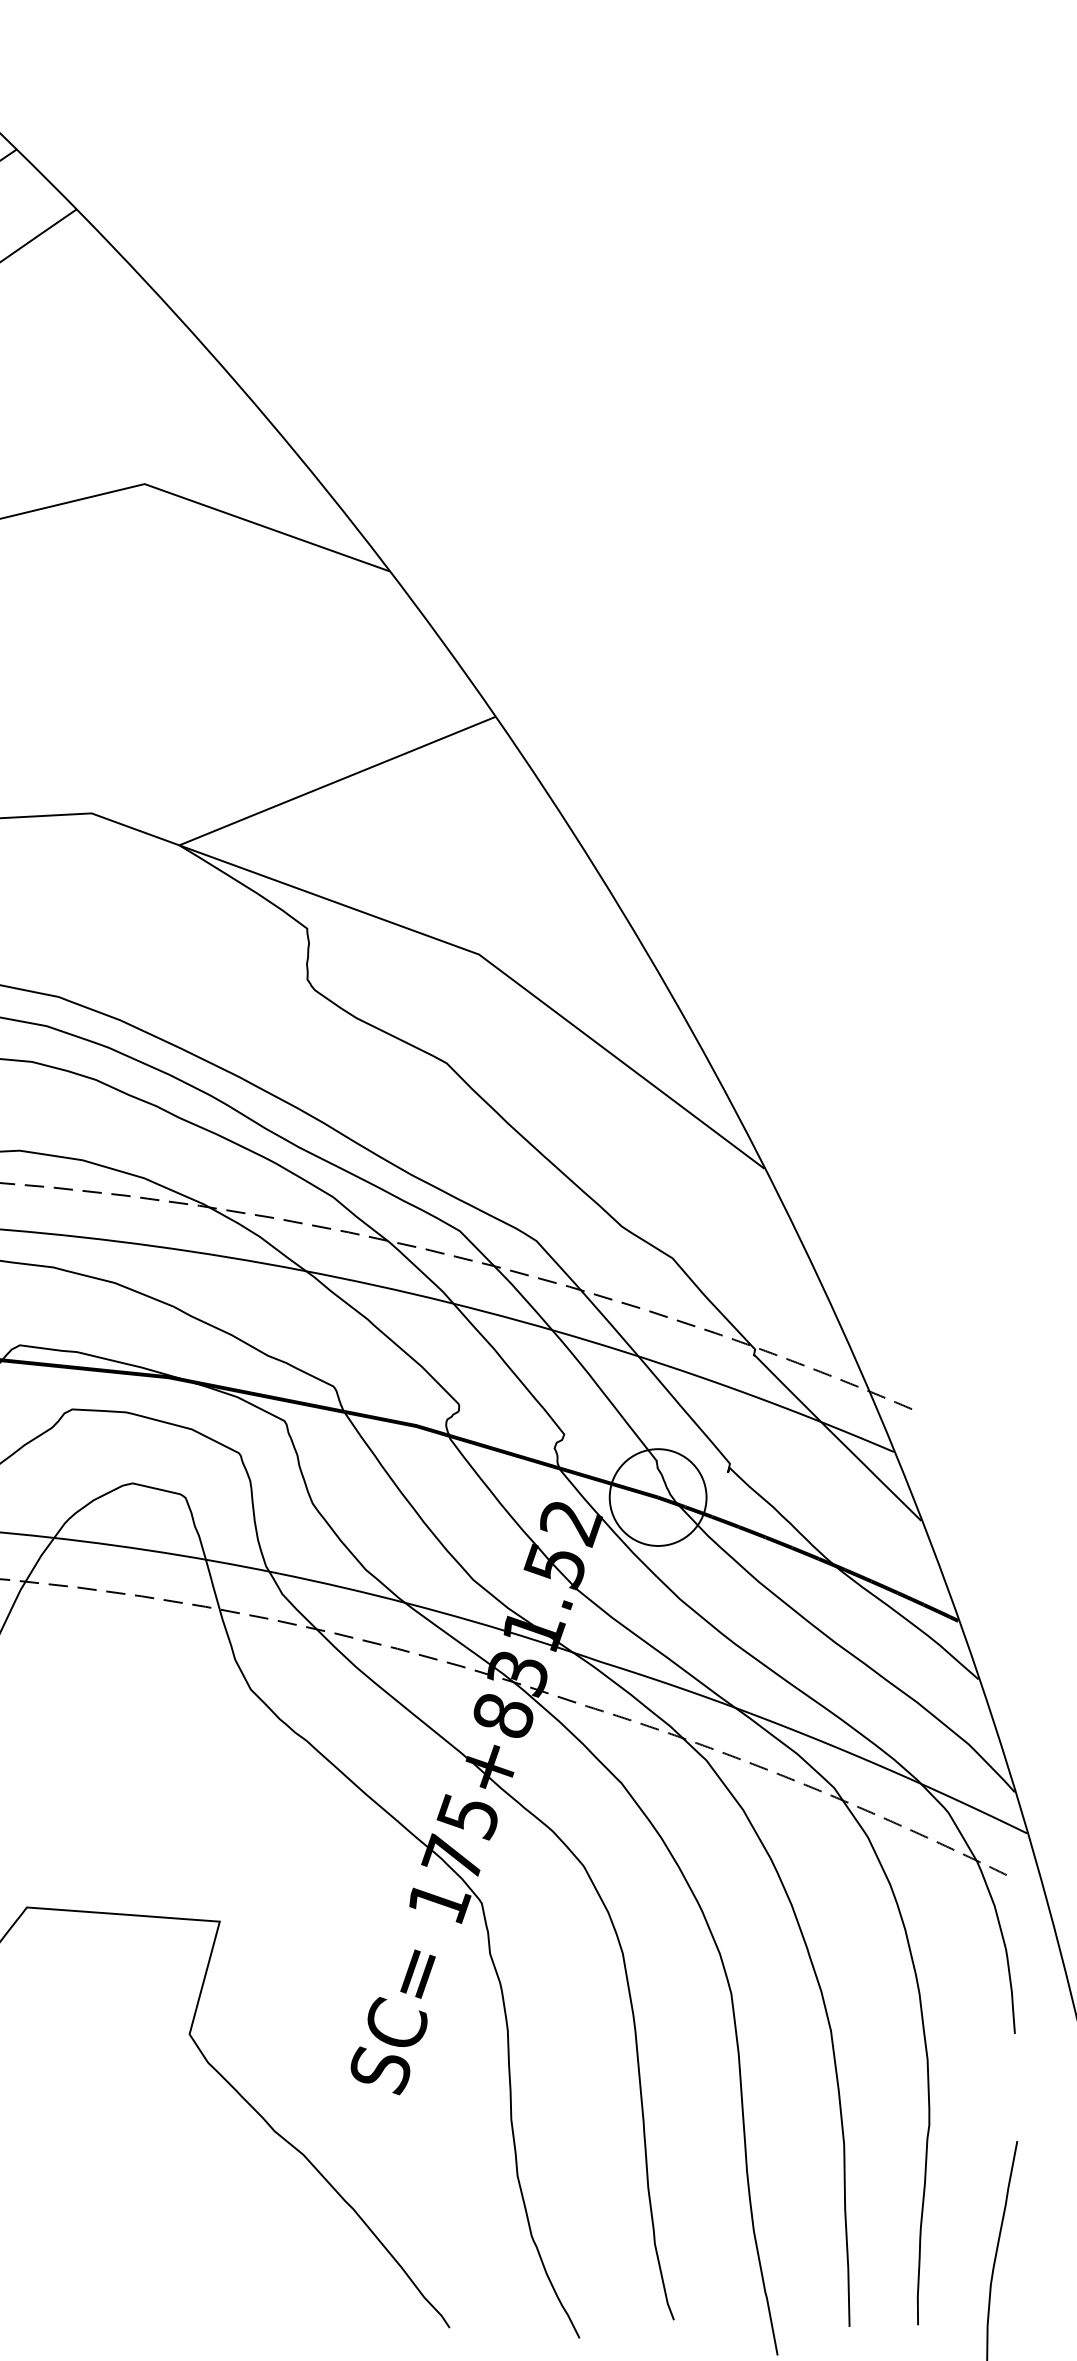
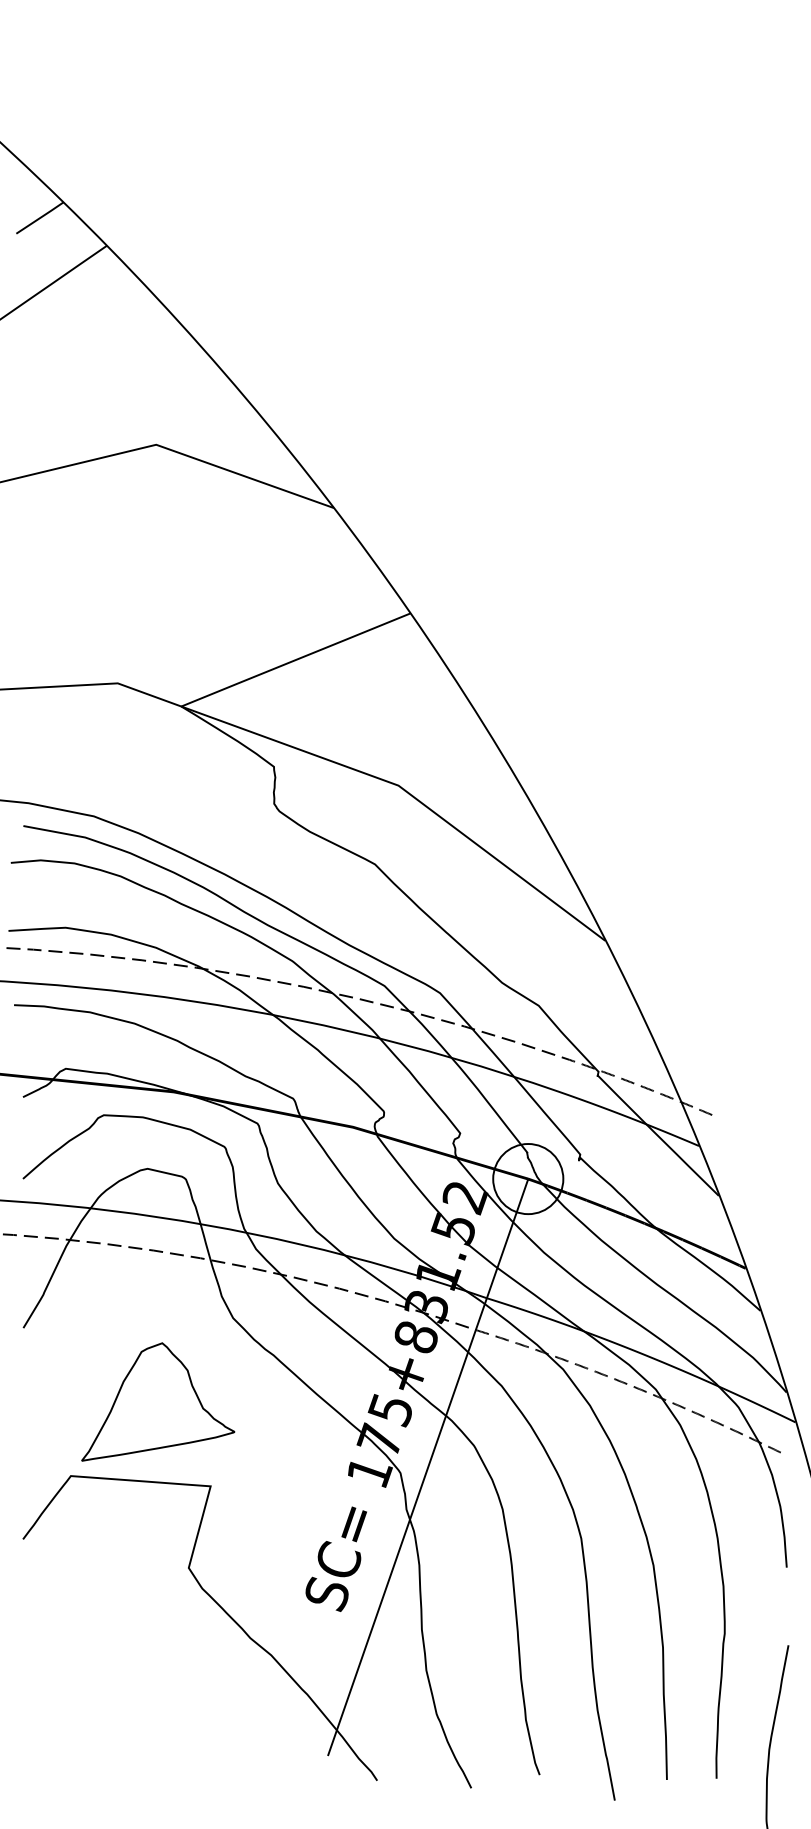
part: (147, 1804) -> (158, 1401), added
line: (520, 1895) -> (428, 1467), added

